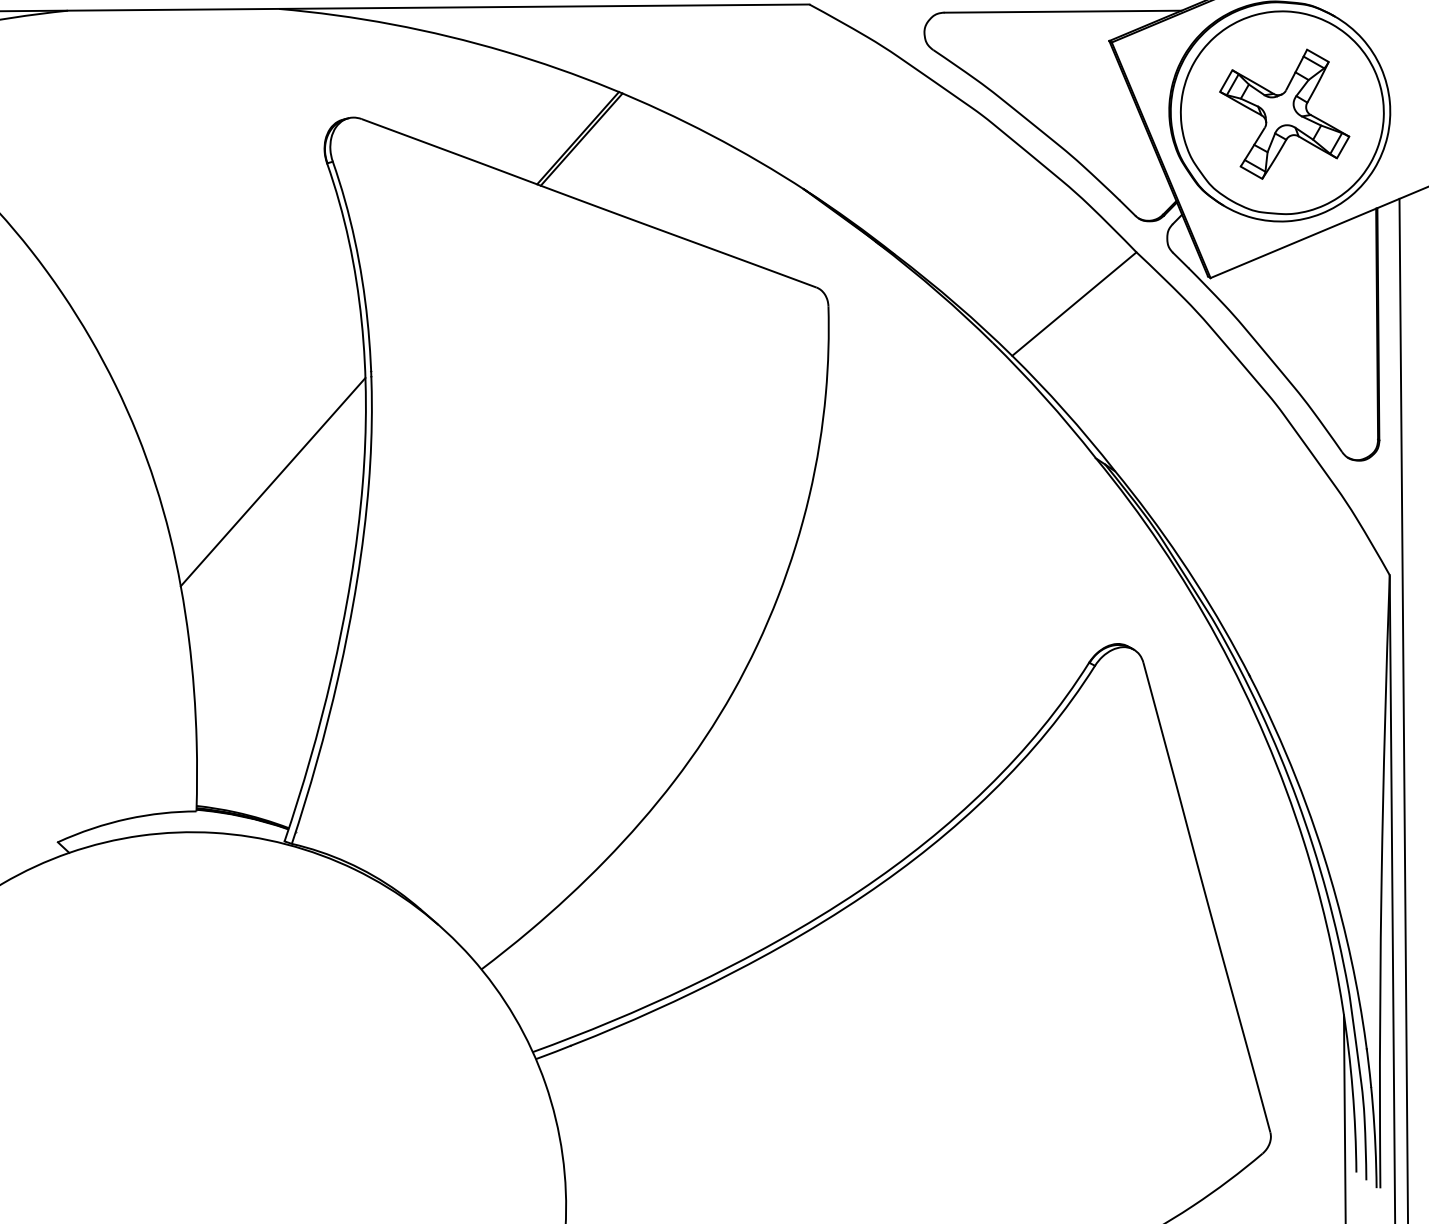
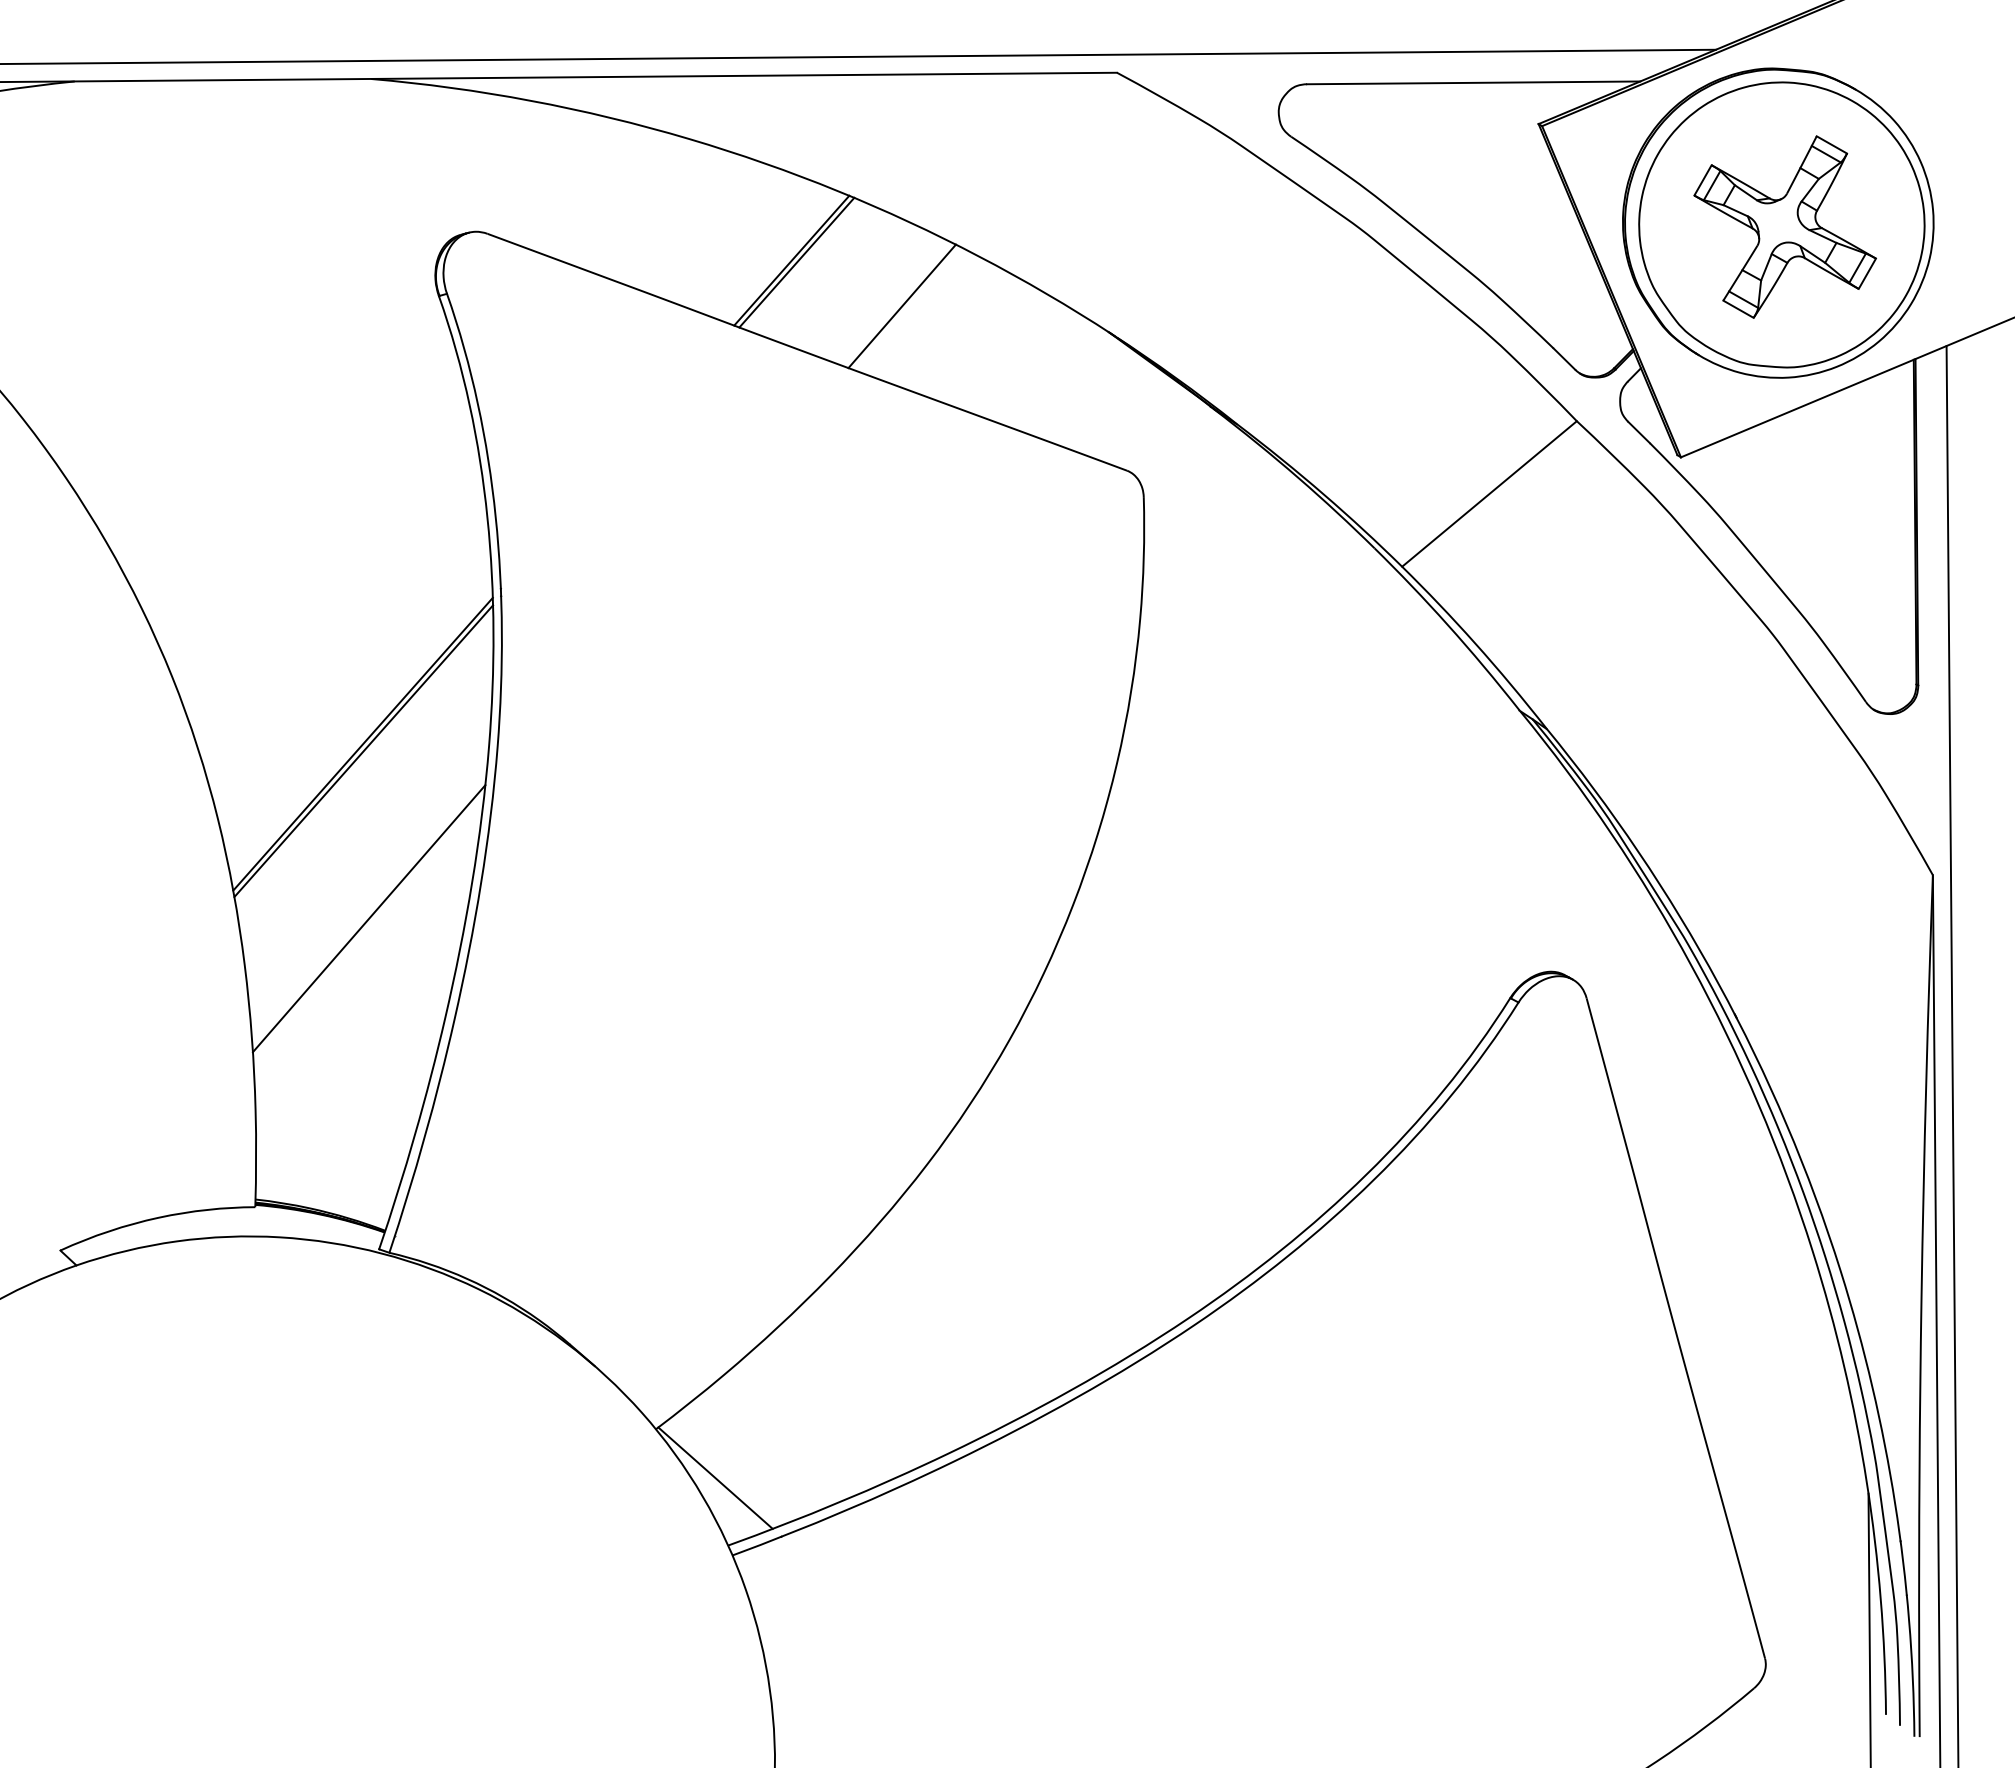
line: (656, 170) -> (902, 306), added
line: (273, 487) -> (363, 751), added
line: (277, 606) -> (368, 918), added
line: (523, 1003) -> (715, 1477), added

